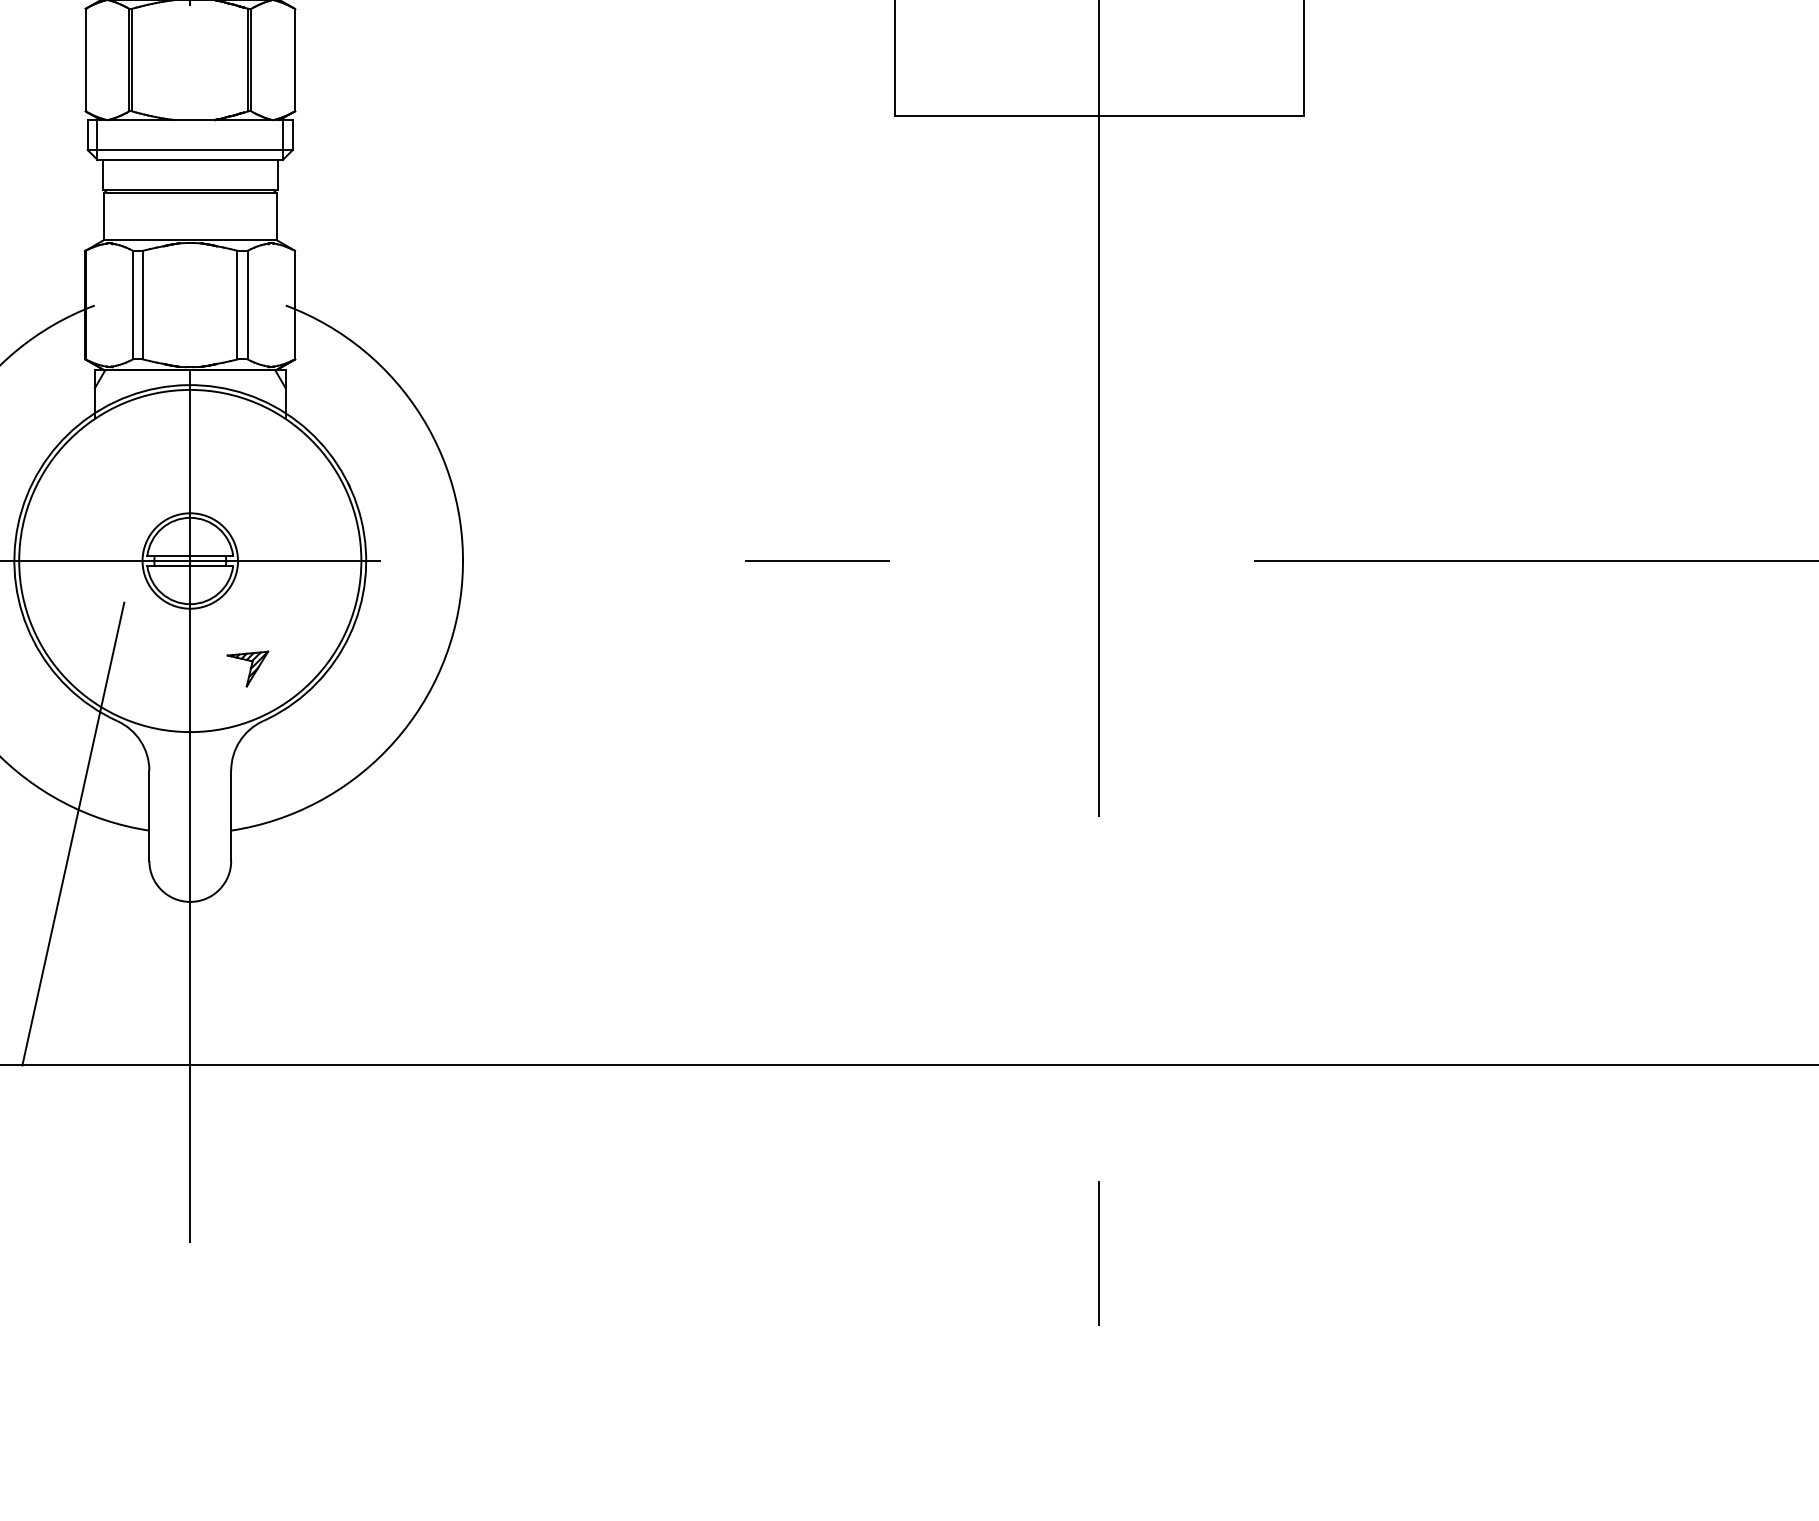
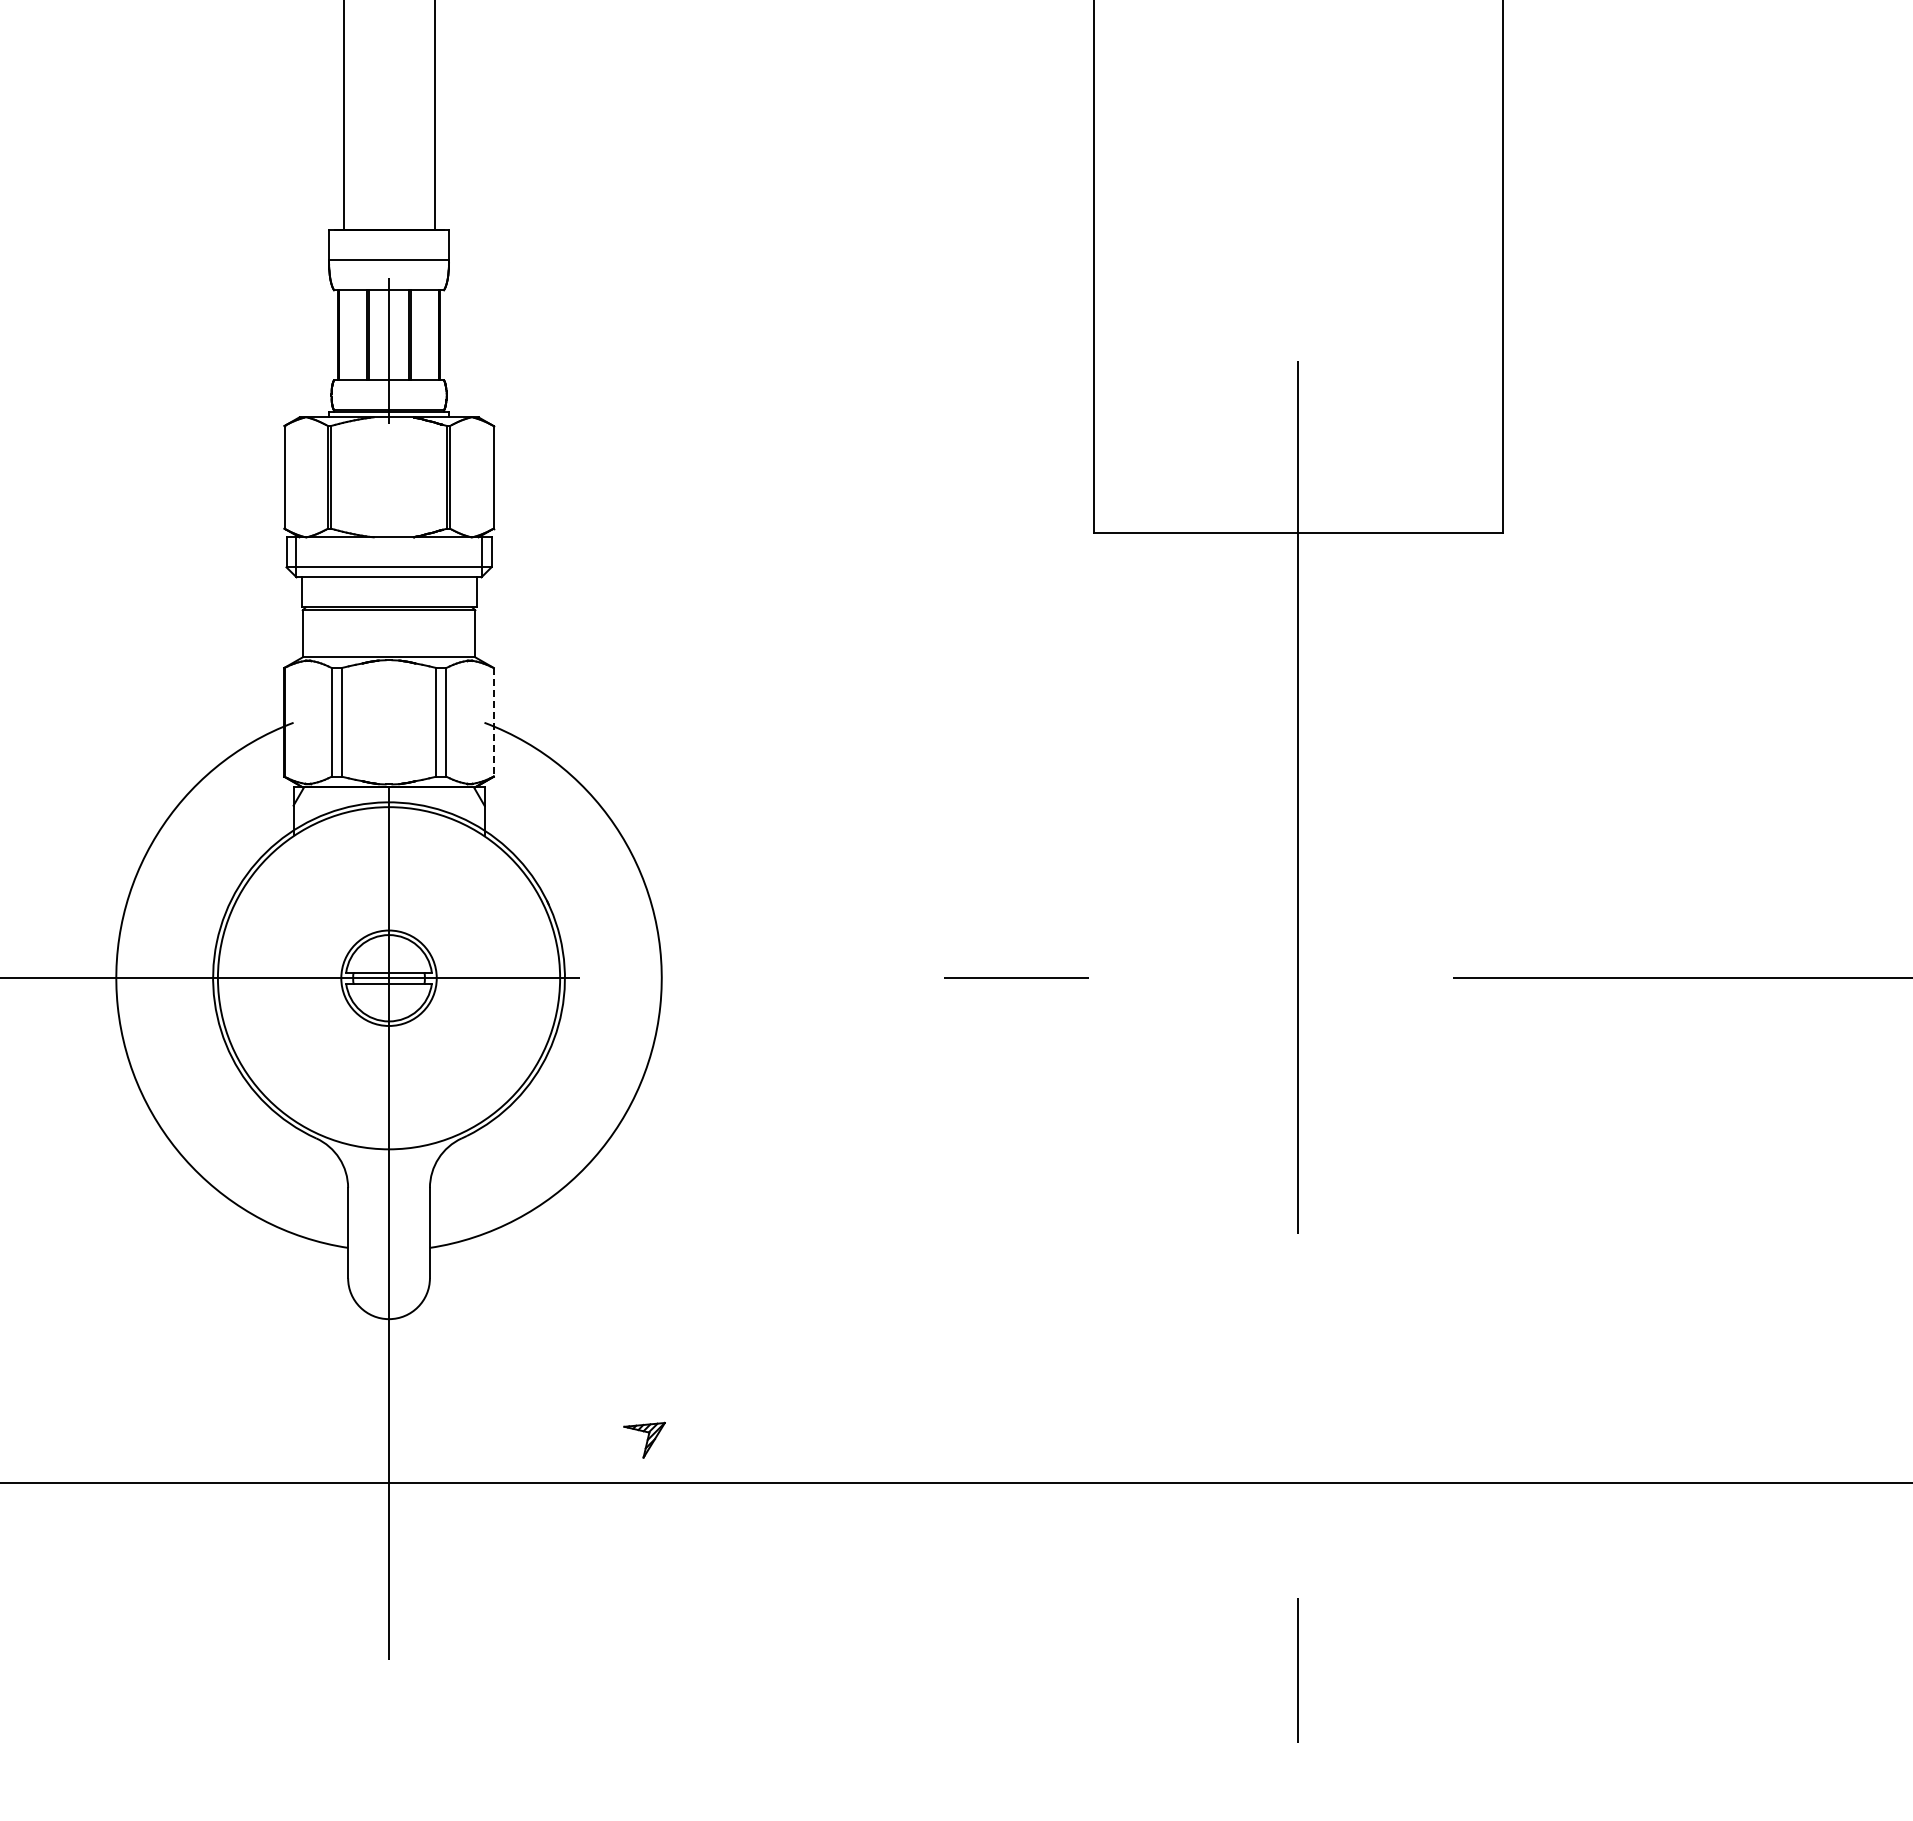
line: (294, 305) -> (493, 722), solid -> dashed
part: (247, 668) -> (644, 1439), moved
line: (73, 833) -> (272, 1250), removed

